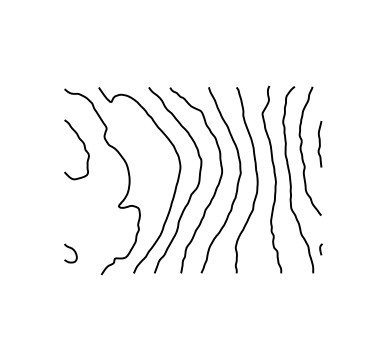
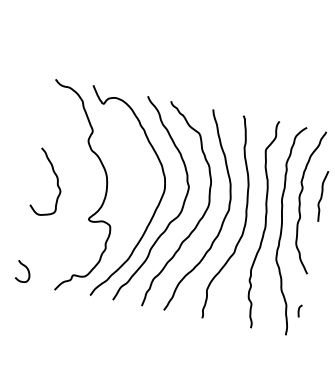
curve: (83, 146) -> (56, 180), moved
curve: (72, 250) -> (26, 269), moved

